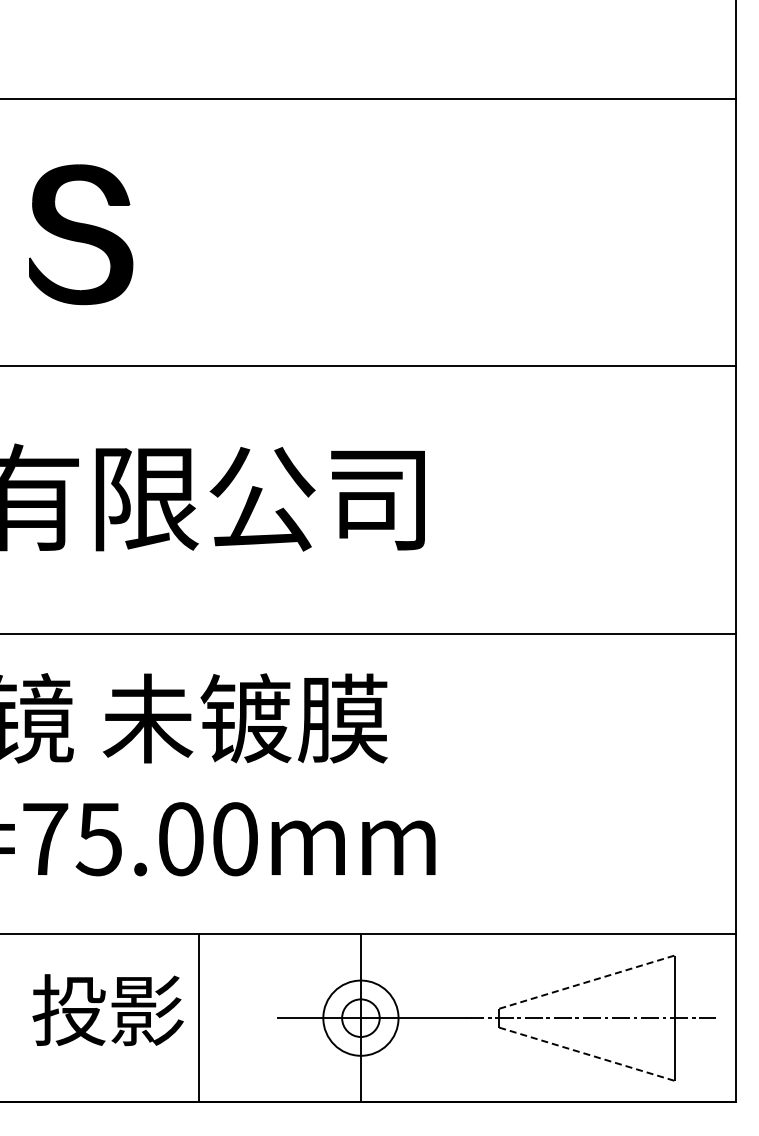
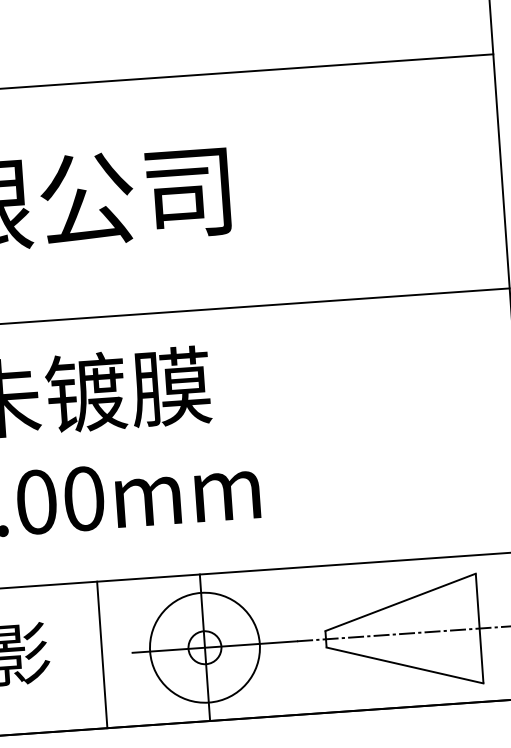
line: (587, 982) -> (401, 602), dashed -> solid
line: (198, 1017) -> (102, 654), moved
circle: (360, 1017) -> (204, 647), size x1.67
line: (587, 1054) -> (405, 665), dashed -> solid

